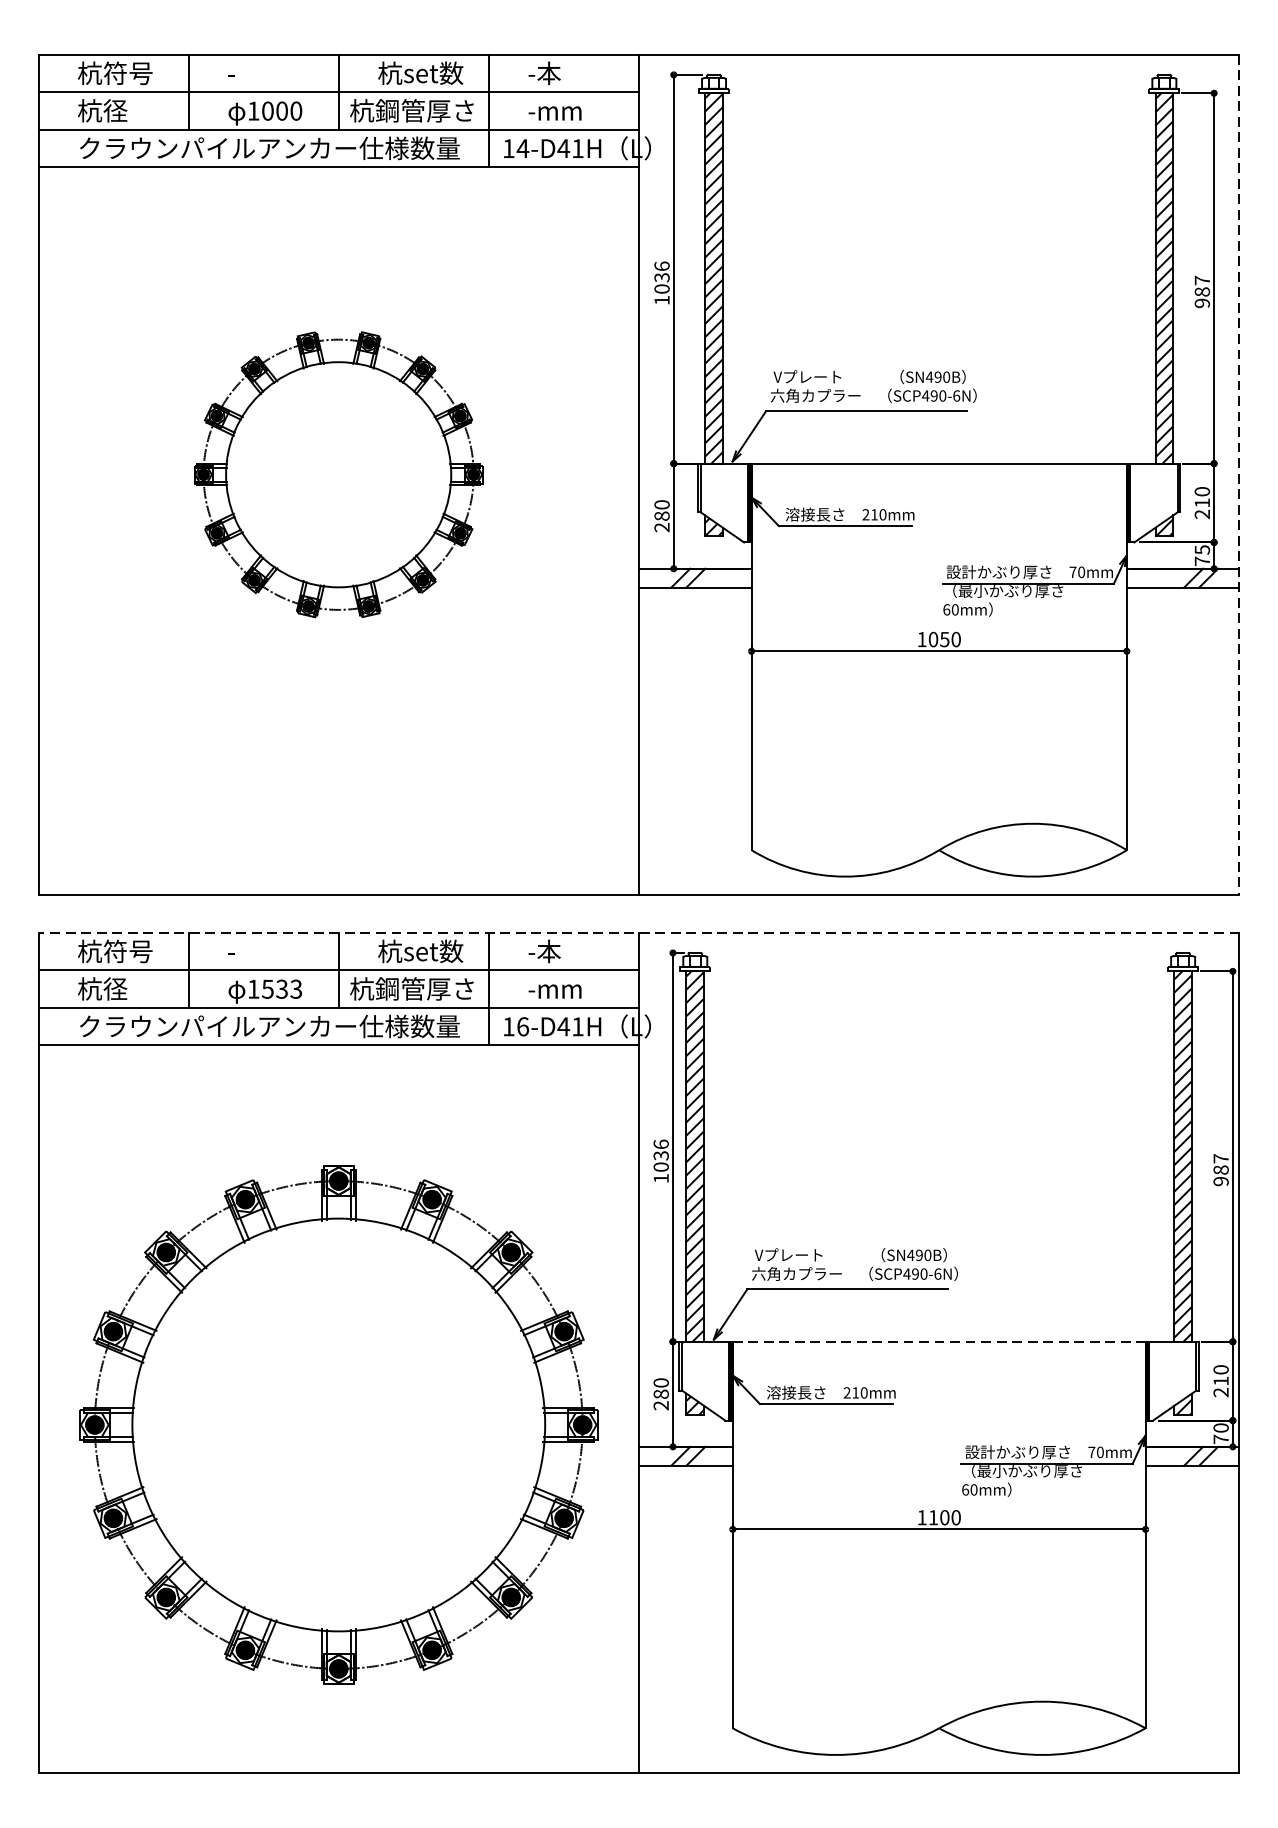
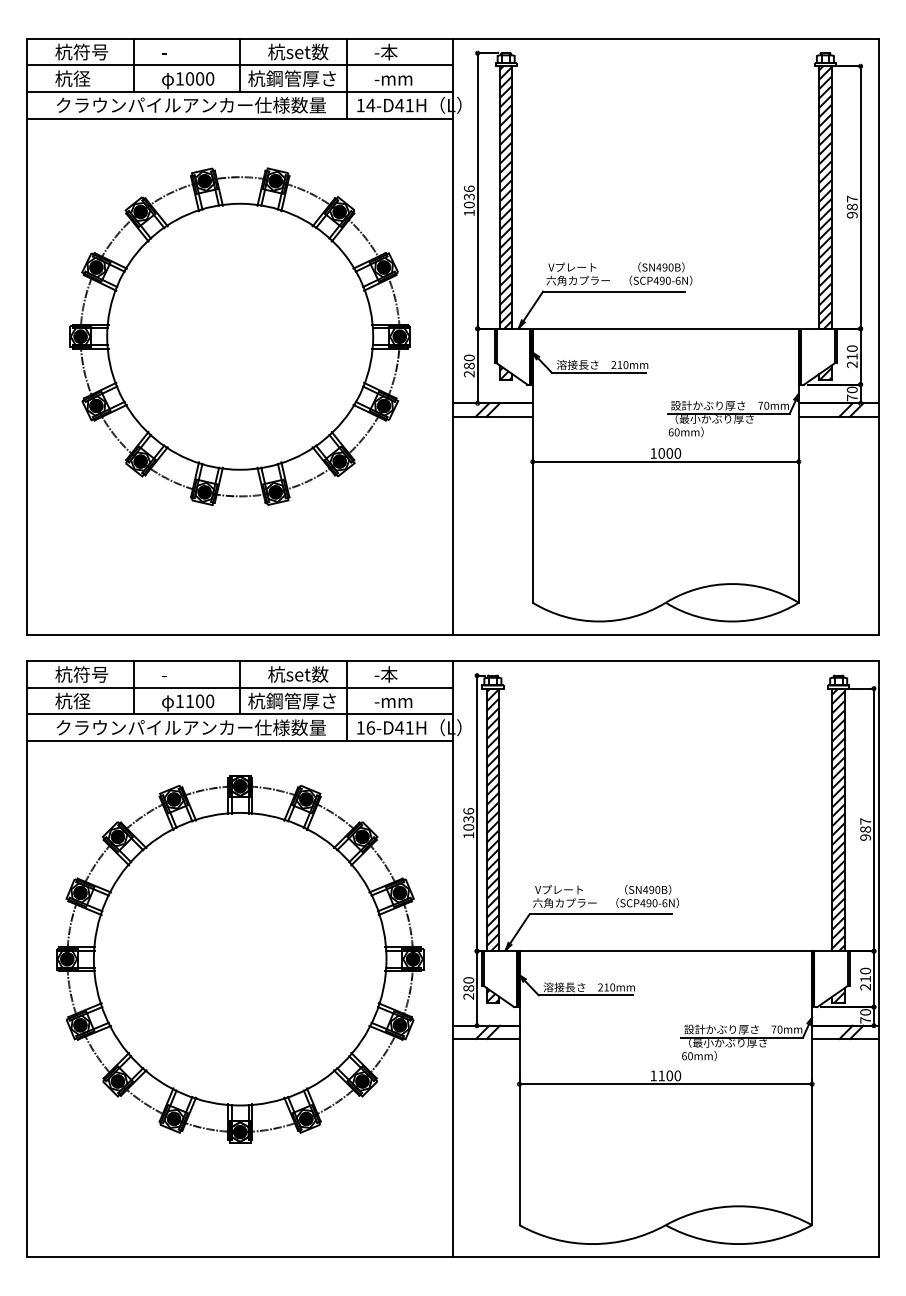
part: (337, 474) -> (239, 336), size x1.67
line: (1239, 474) -> (878, 336), dashed -> solid
text: (1201, 549) -> (851, 389), 75 -> 70
text: (944, 639) -> (669, 453), 1050 -> 1000
line: (638, 933) -> (452, 661), dashed -> solid
text: (281, 989) -> (199, 701), 1533 -> 1100
line: (940, 1342) -> (666, 951), dashed -> solid
part: (339, 1425) -> (240, 959), moved

